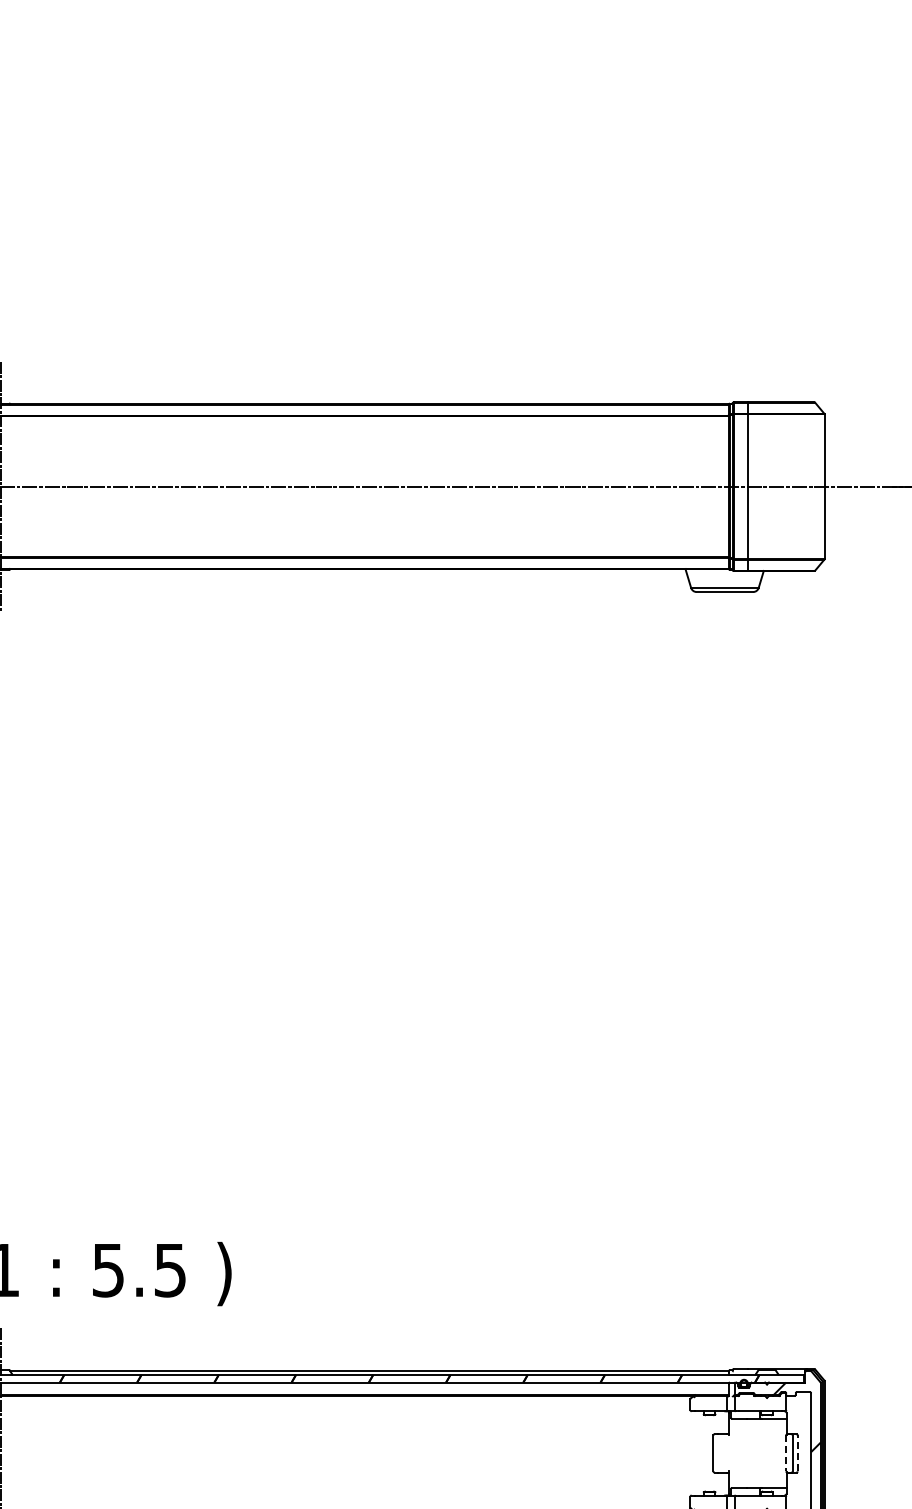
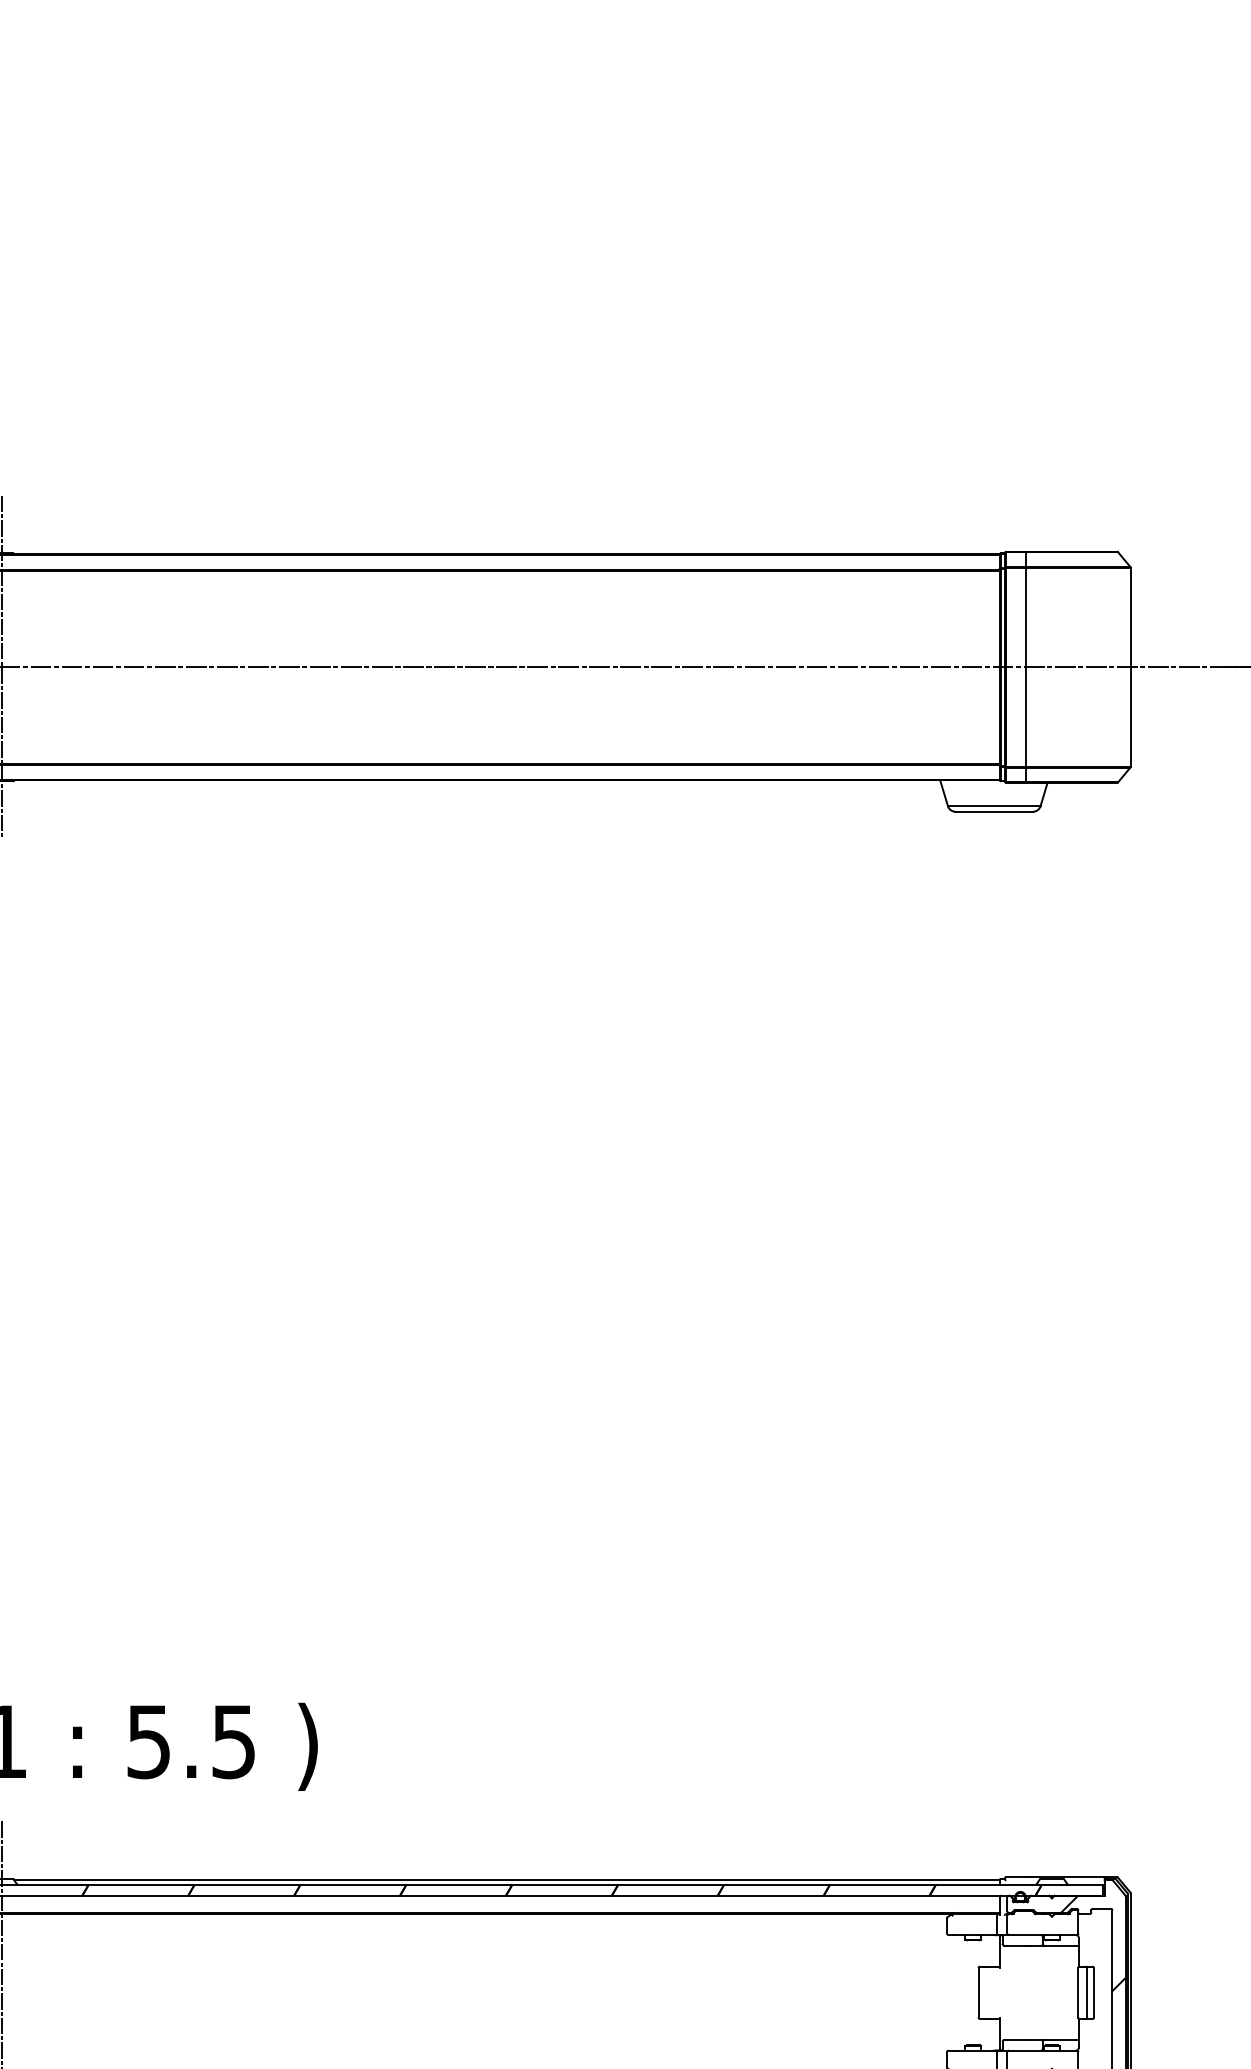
line: (797, 1452) -> (1093, 1991), dashed -> solid
line: (786, 1453) -> (1078, 1992), dashed -> solid

